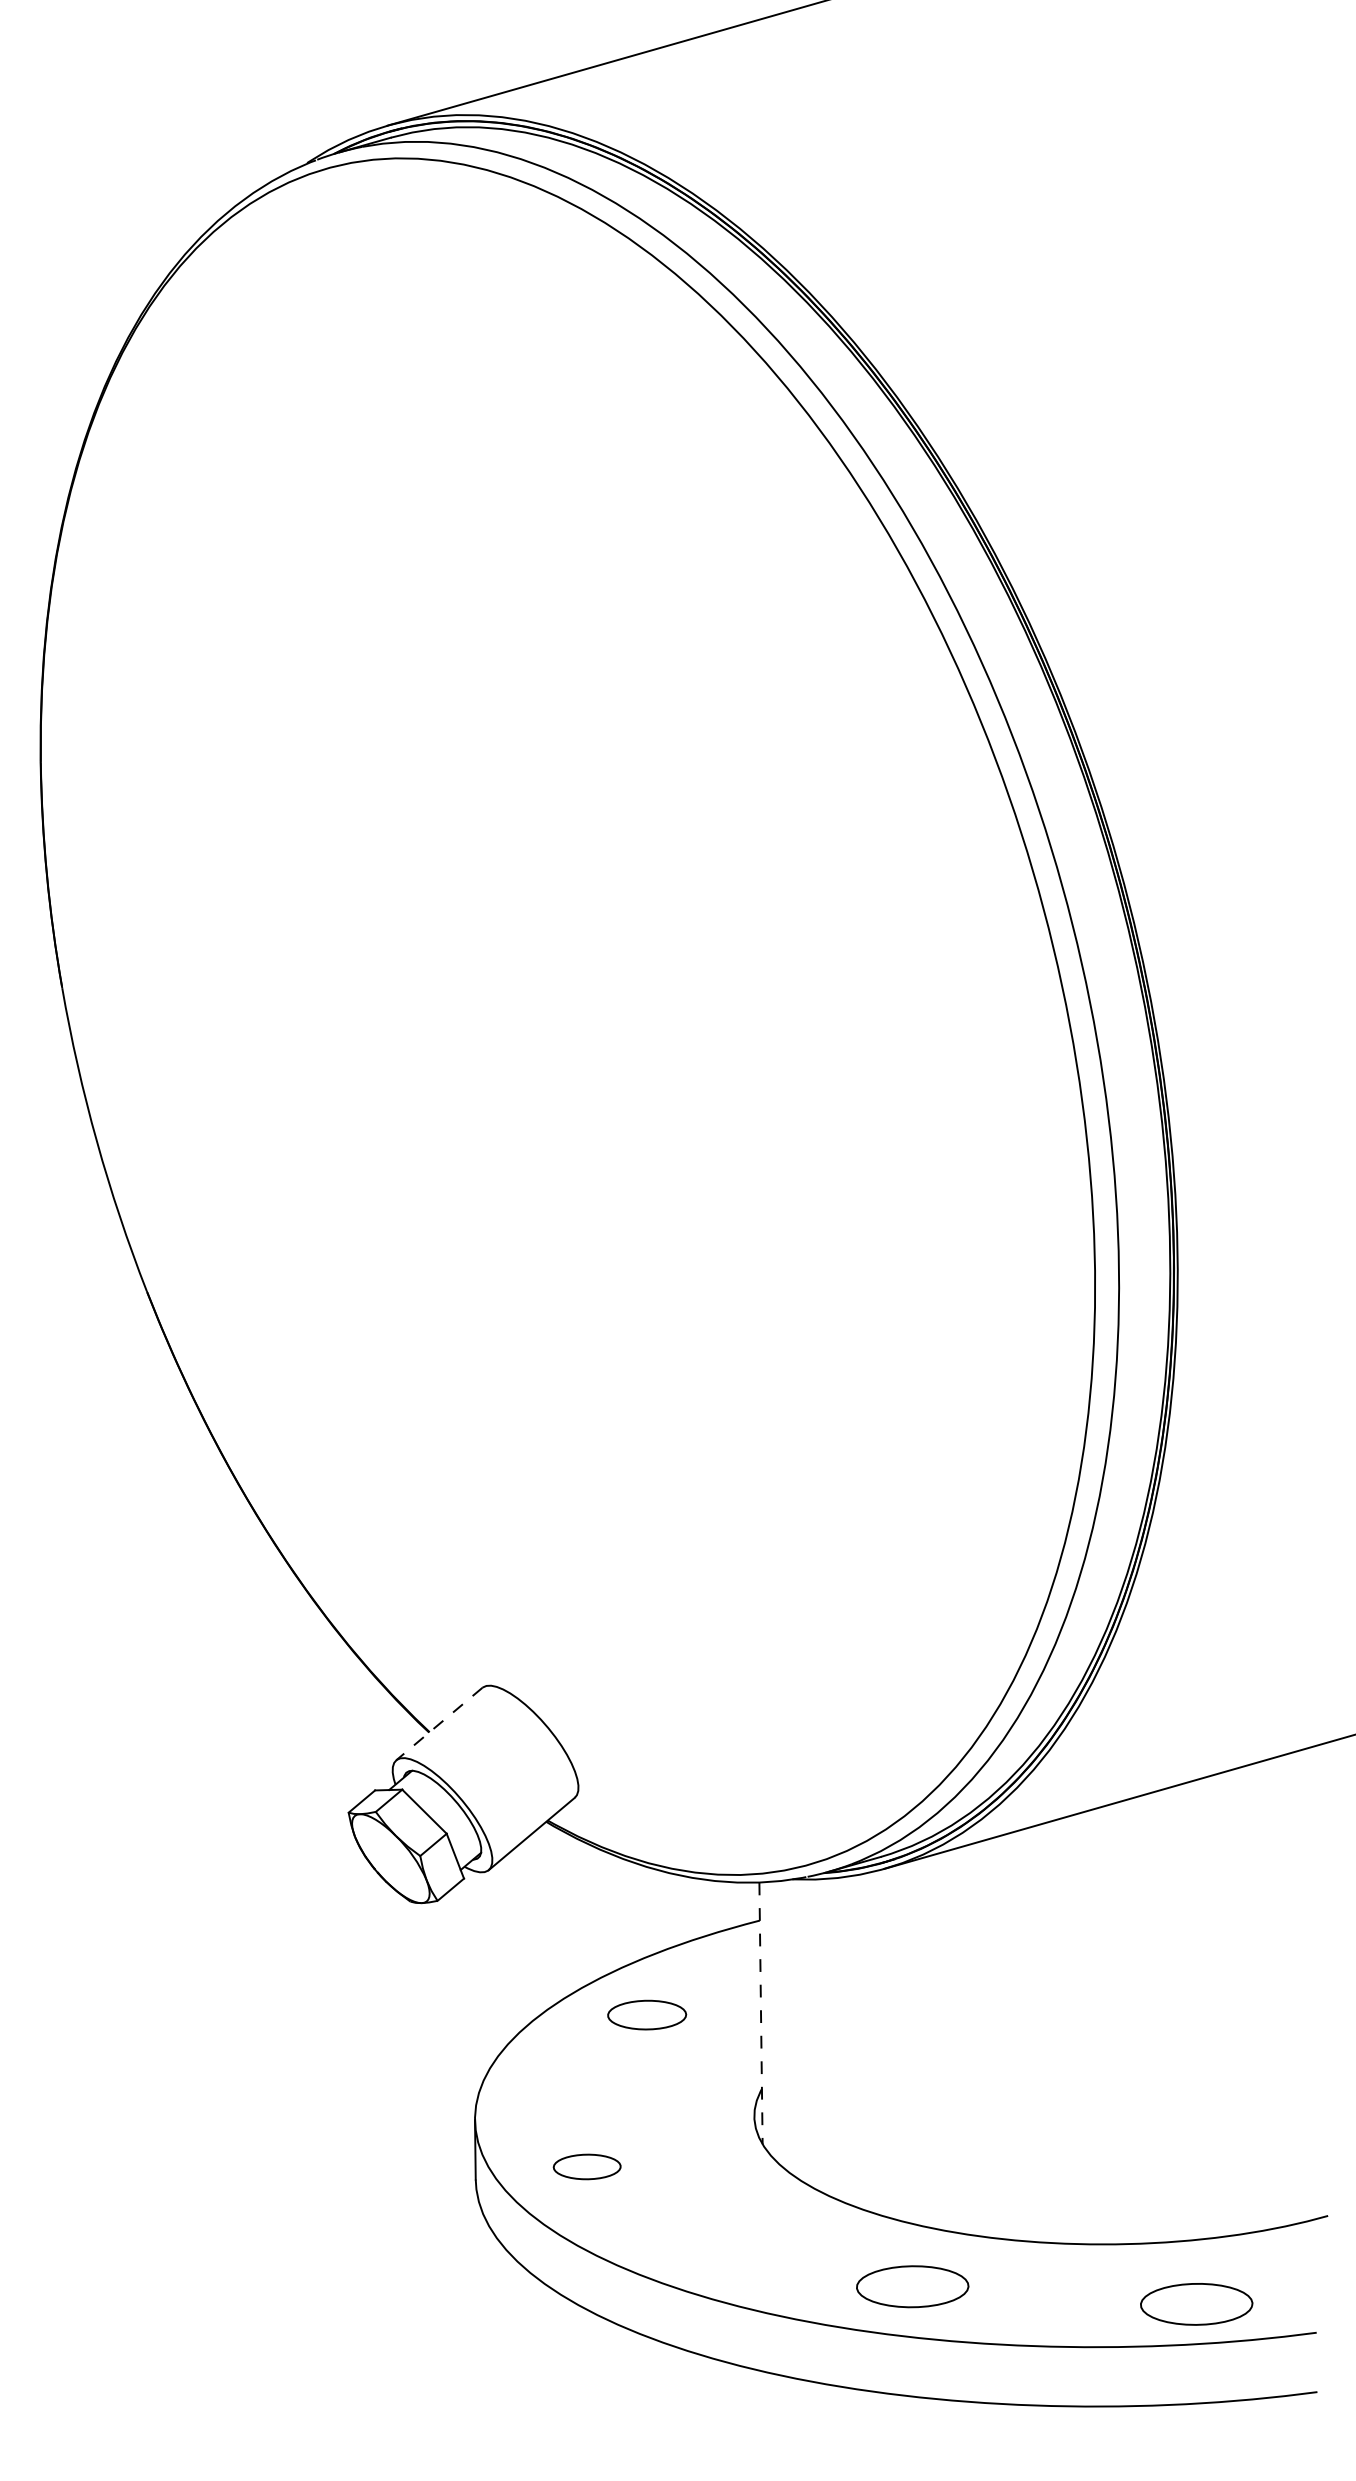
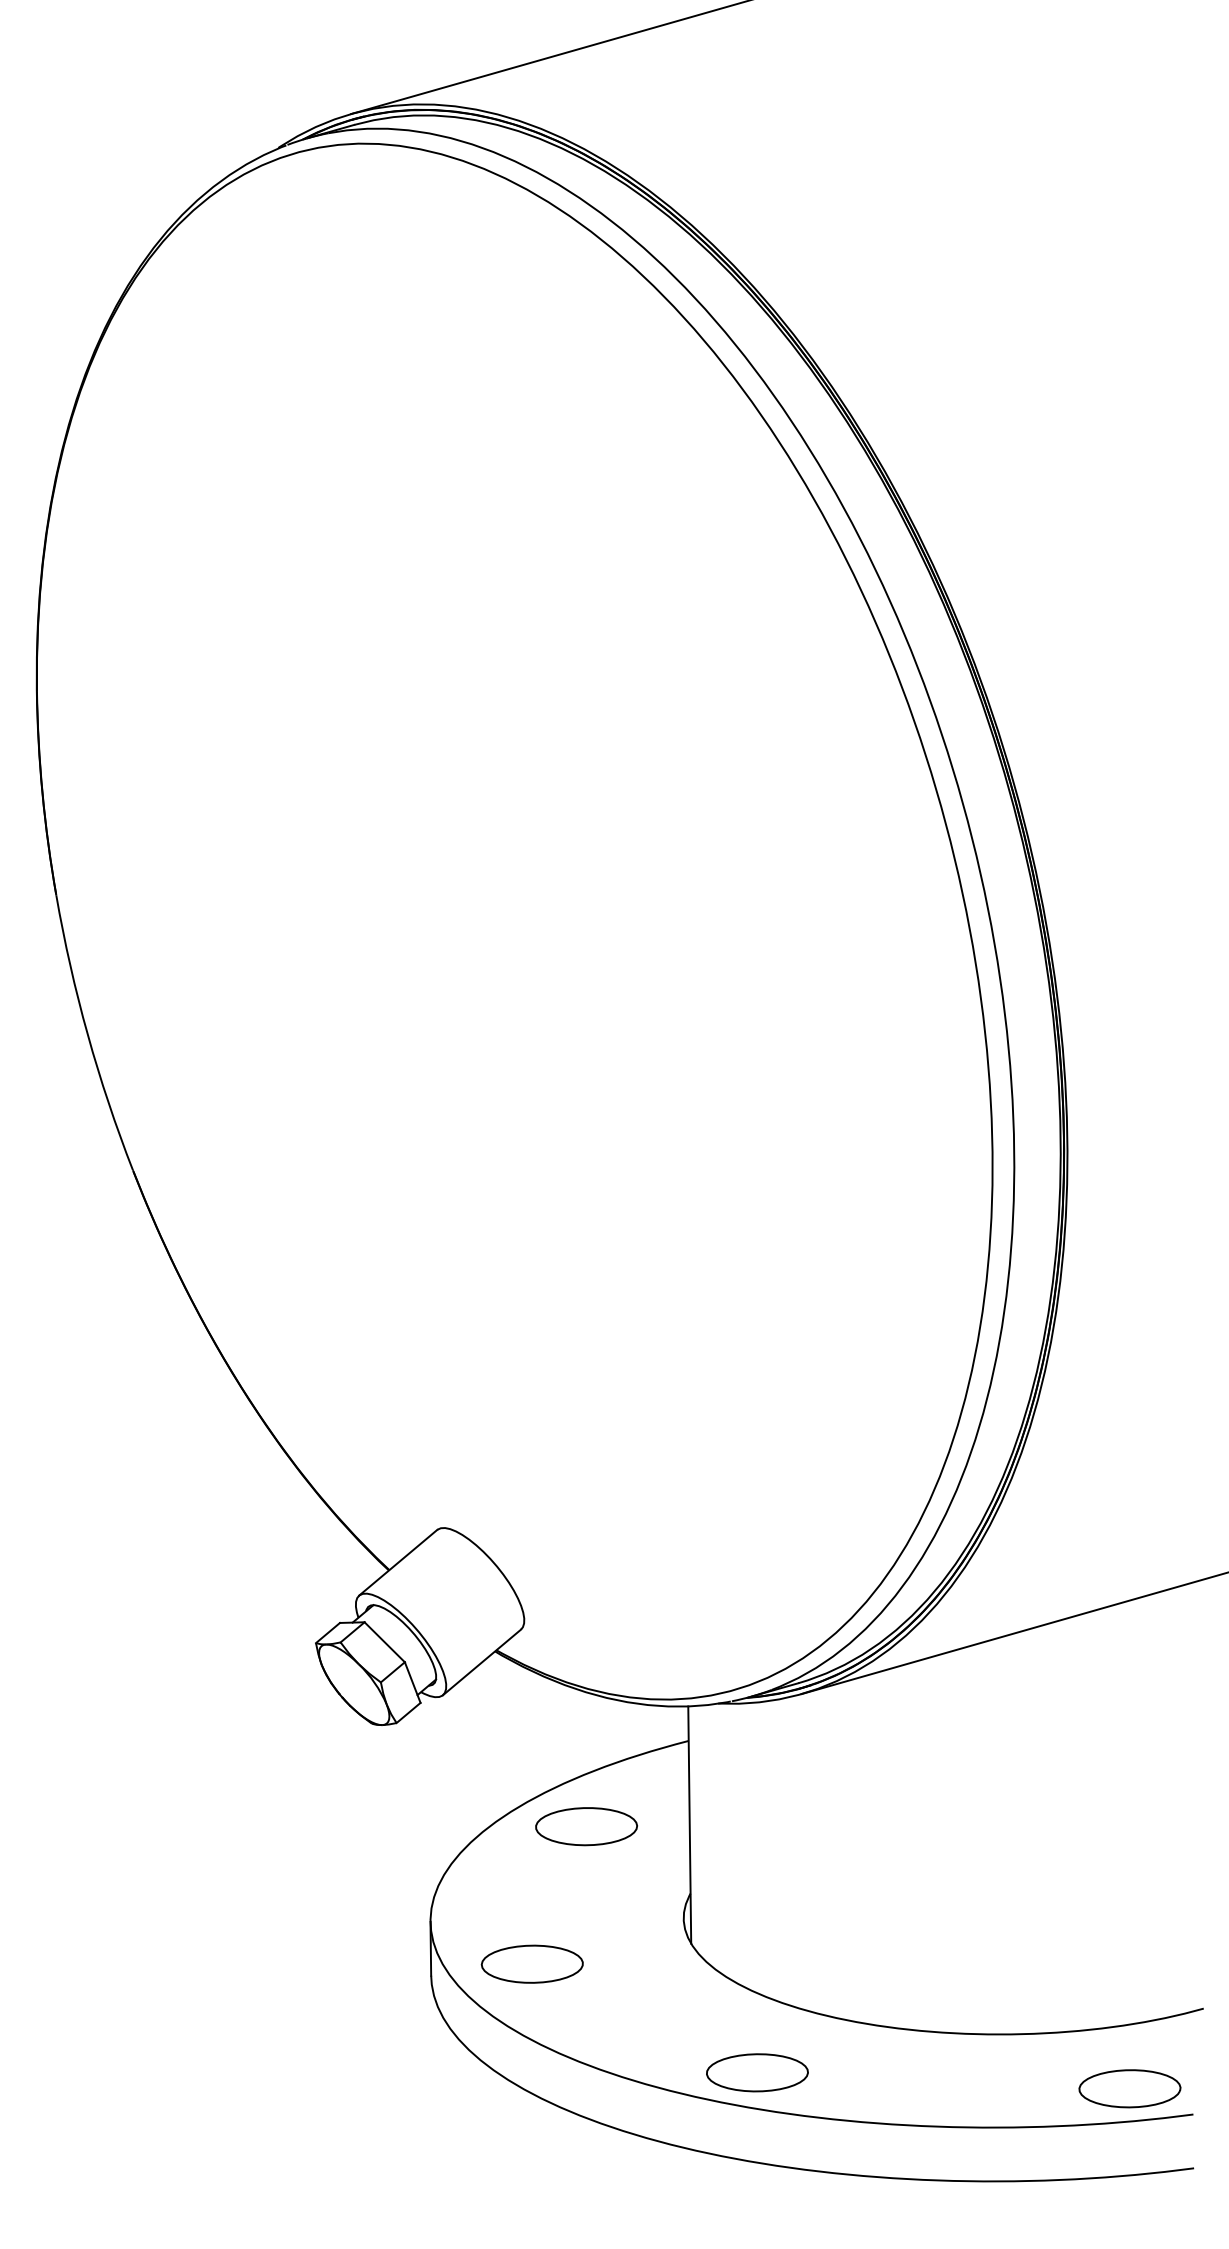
line: (438, 1724) -> (397, 1563), dashed -> solid
line: (761, 2013) -> (690, 1825), dashed -> solid
part: (646, 2014) -> (585, 1826), size x1.43
part: (586, 2166) -> (531, 1963), size x1.67
part: (912, 2286) -> (757, 2072), moved
part: (1196, 2304) -> (1129, 2088), moved

